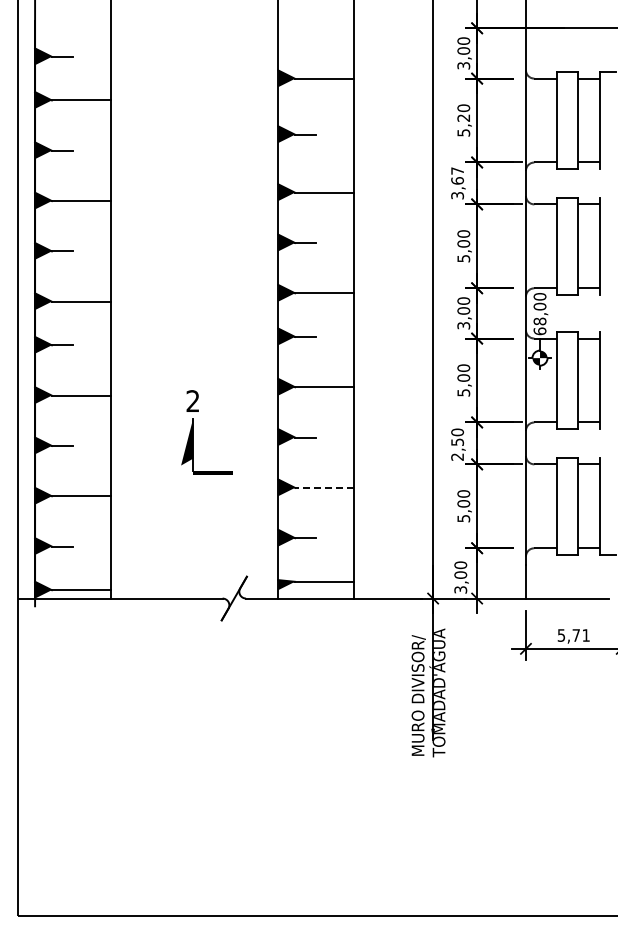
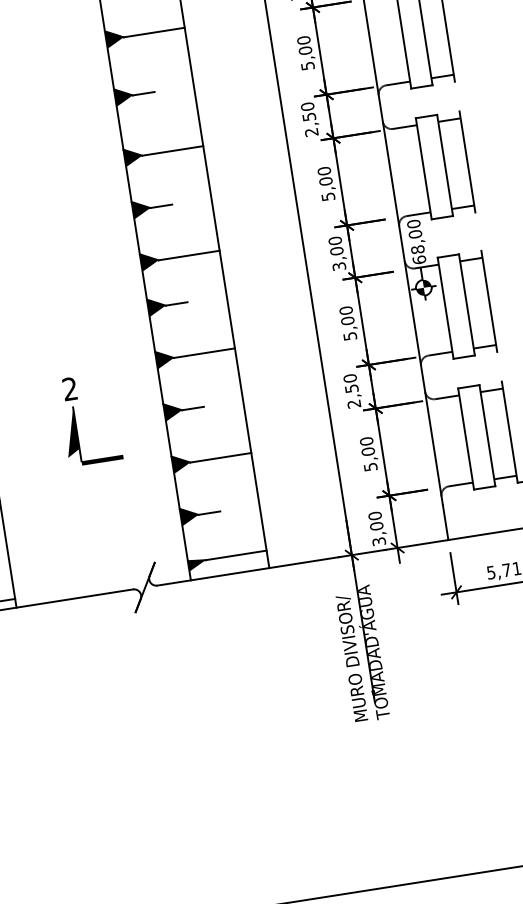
text: (463, 117) -> (305, 50), 5,20 -> 5,00
text: (457, 183) -> (309, 119), 3,67 -> 2,50
line: (323, 487) -> (219, 457), dashed -> solid

